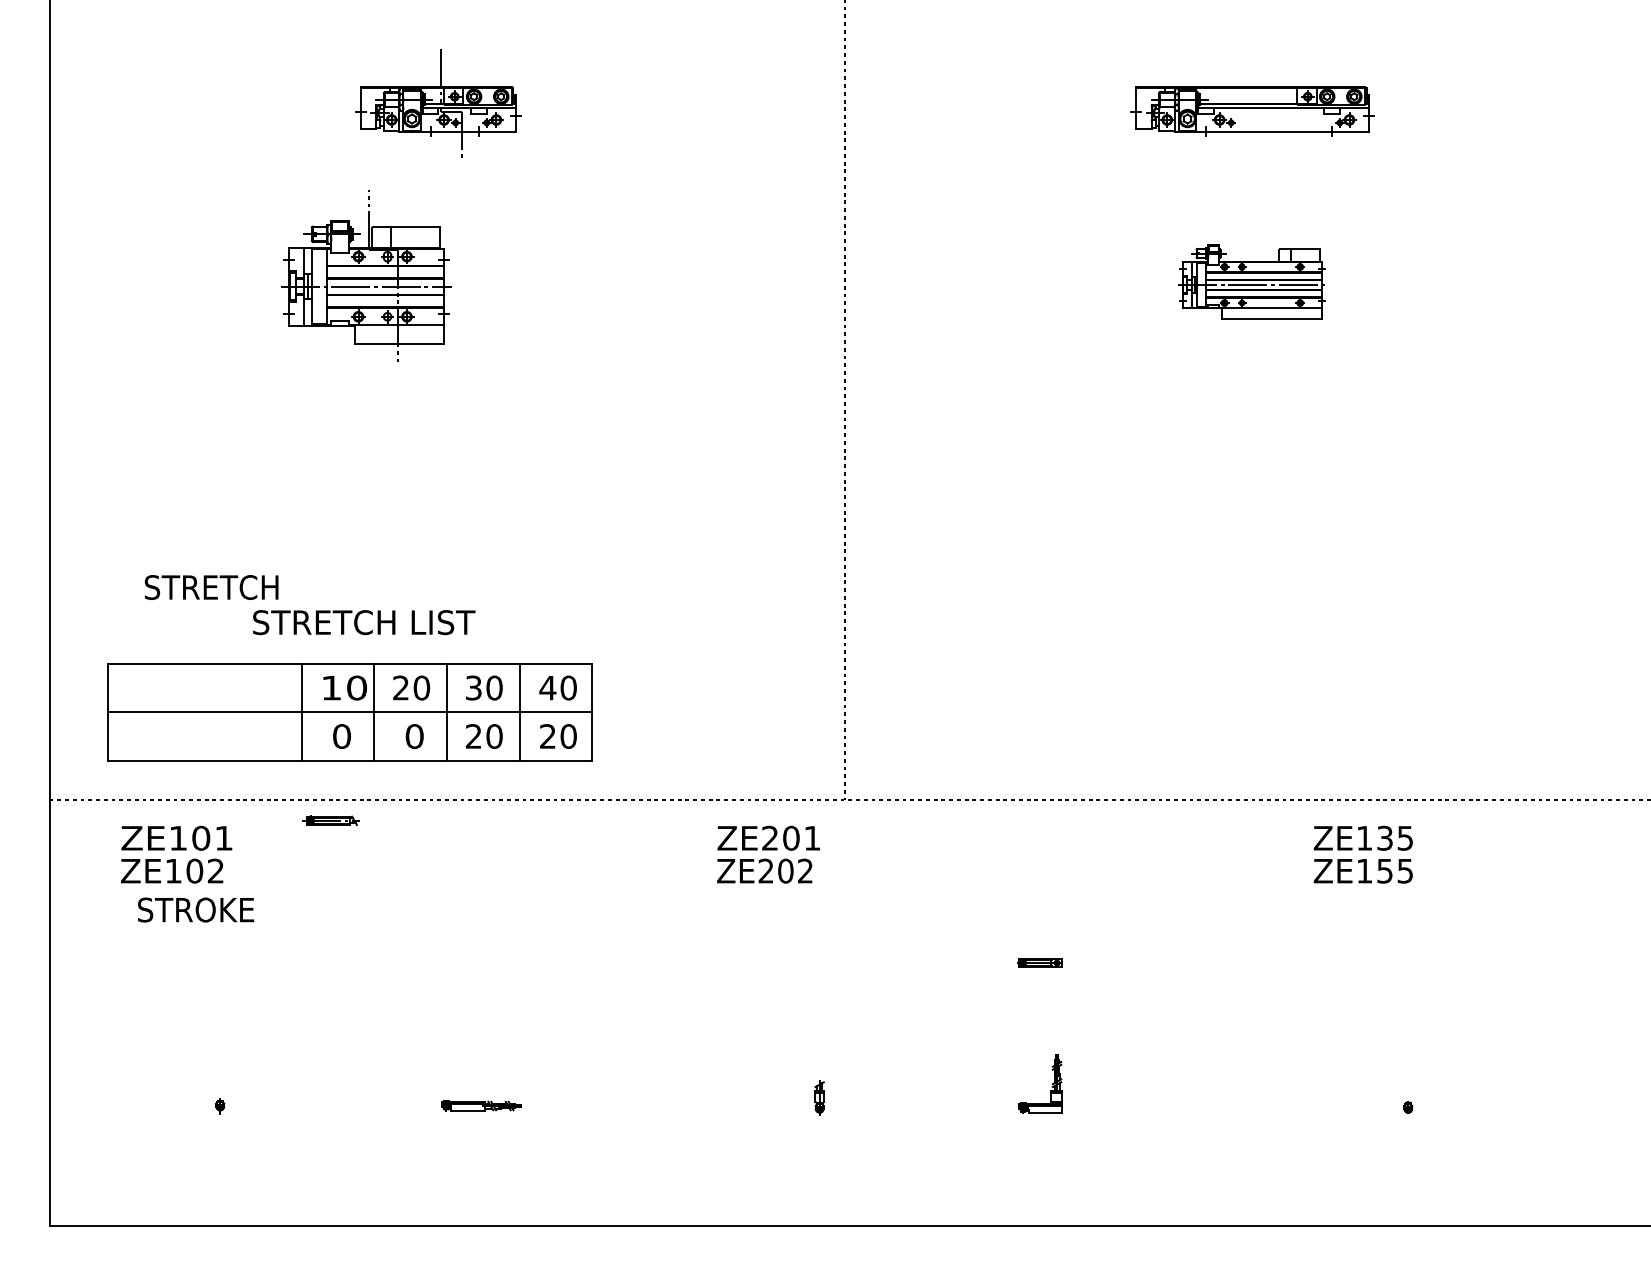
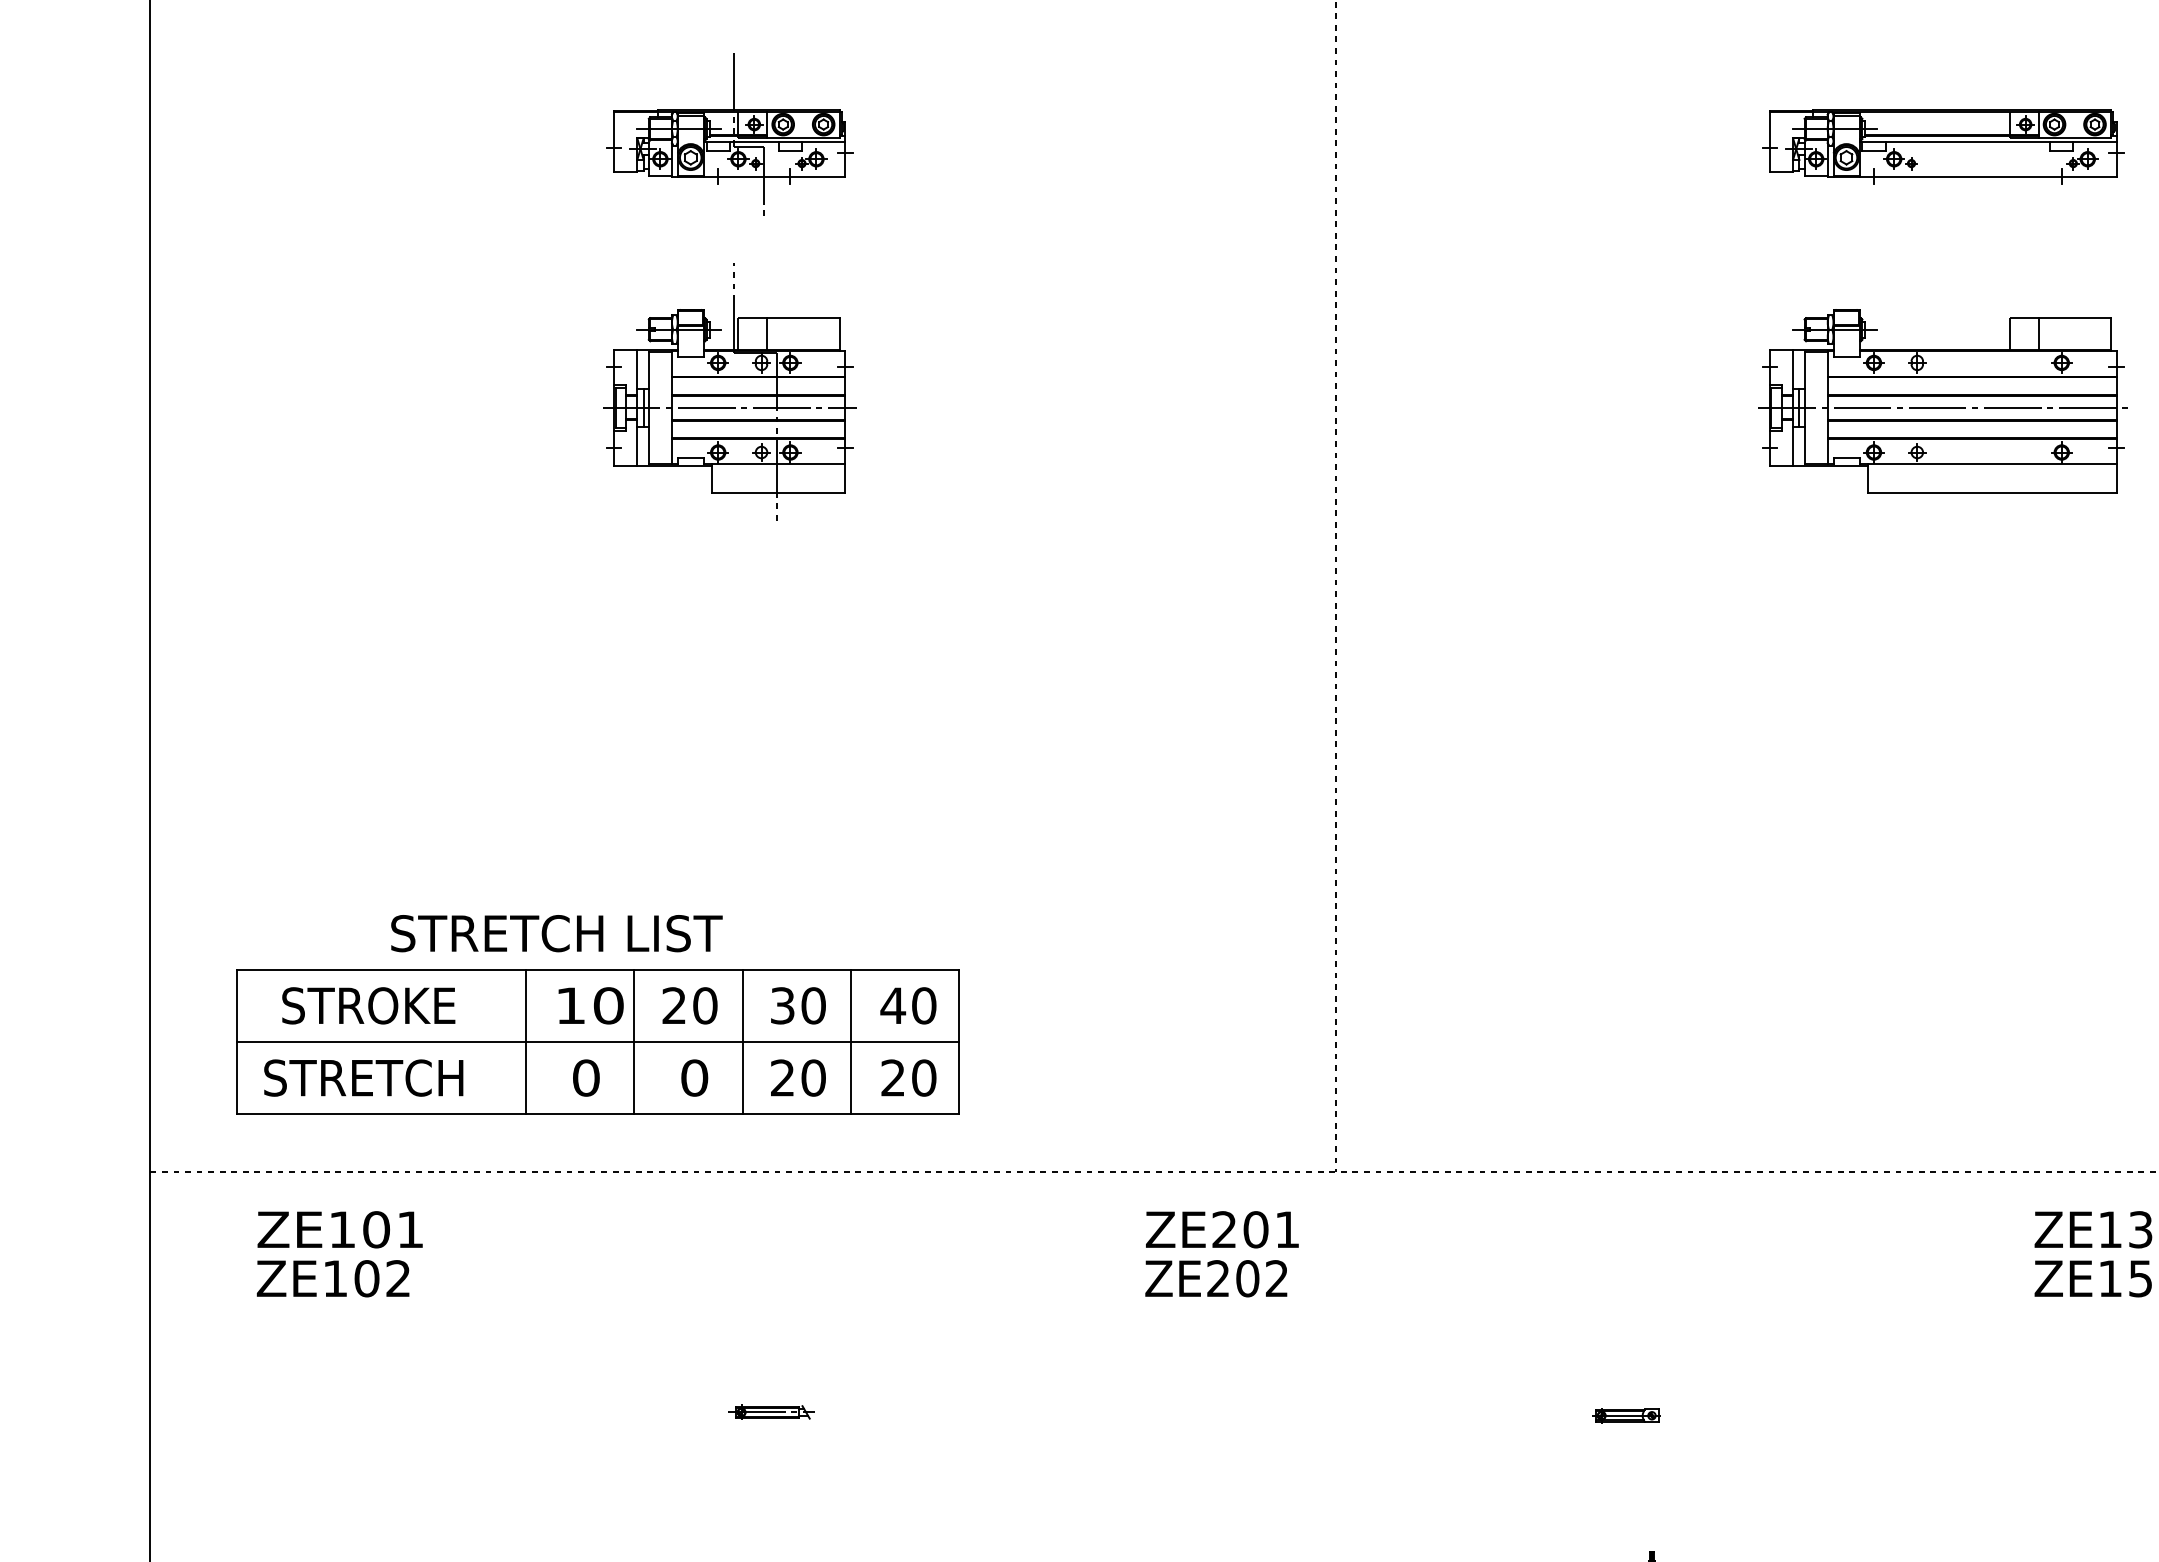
part: (366, 275) -> (730, 391), moved
part: (1252, 282) -> (1943, 401), size x1.67
text: (211, 587) -> (363, 1078), moved
text: (364, 622) -> (557, 933), moved
part: (330, 820) -> (770, 1411), moved
text: (196, 909) -> (369, 1005), moved

